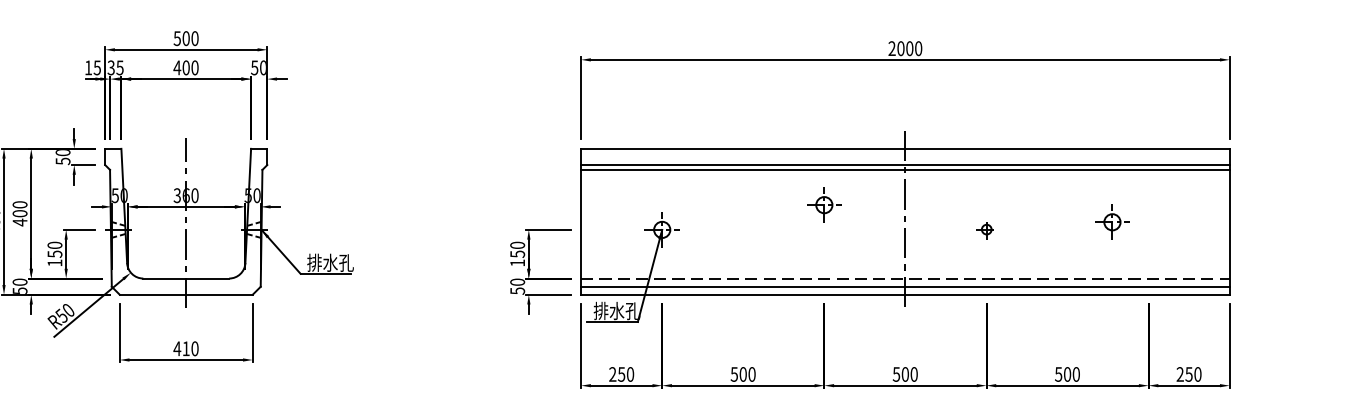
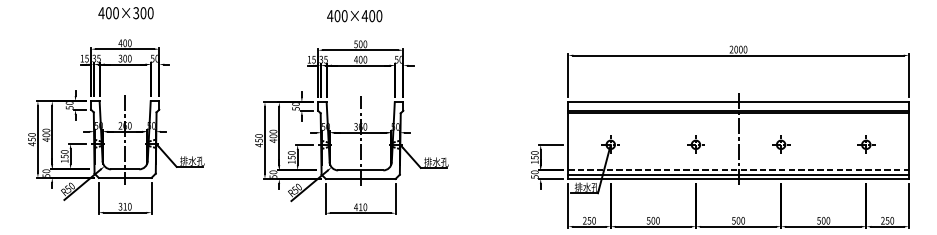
part: (823, 204) -> (695, 144), moved
part: (1112, 221) -> (866, 144), moved
part: (987, 229) -> (781, 144), size x1.67

